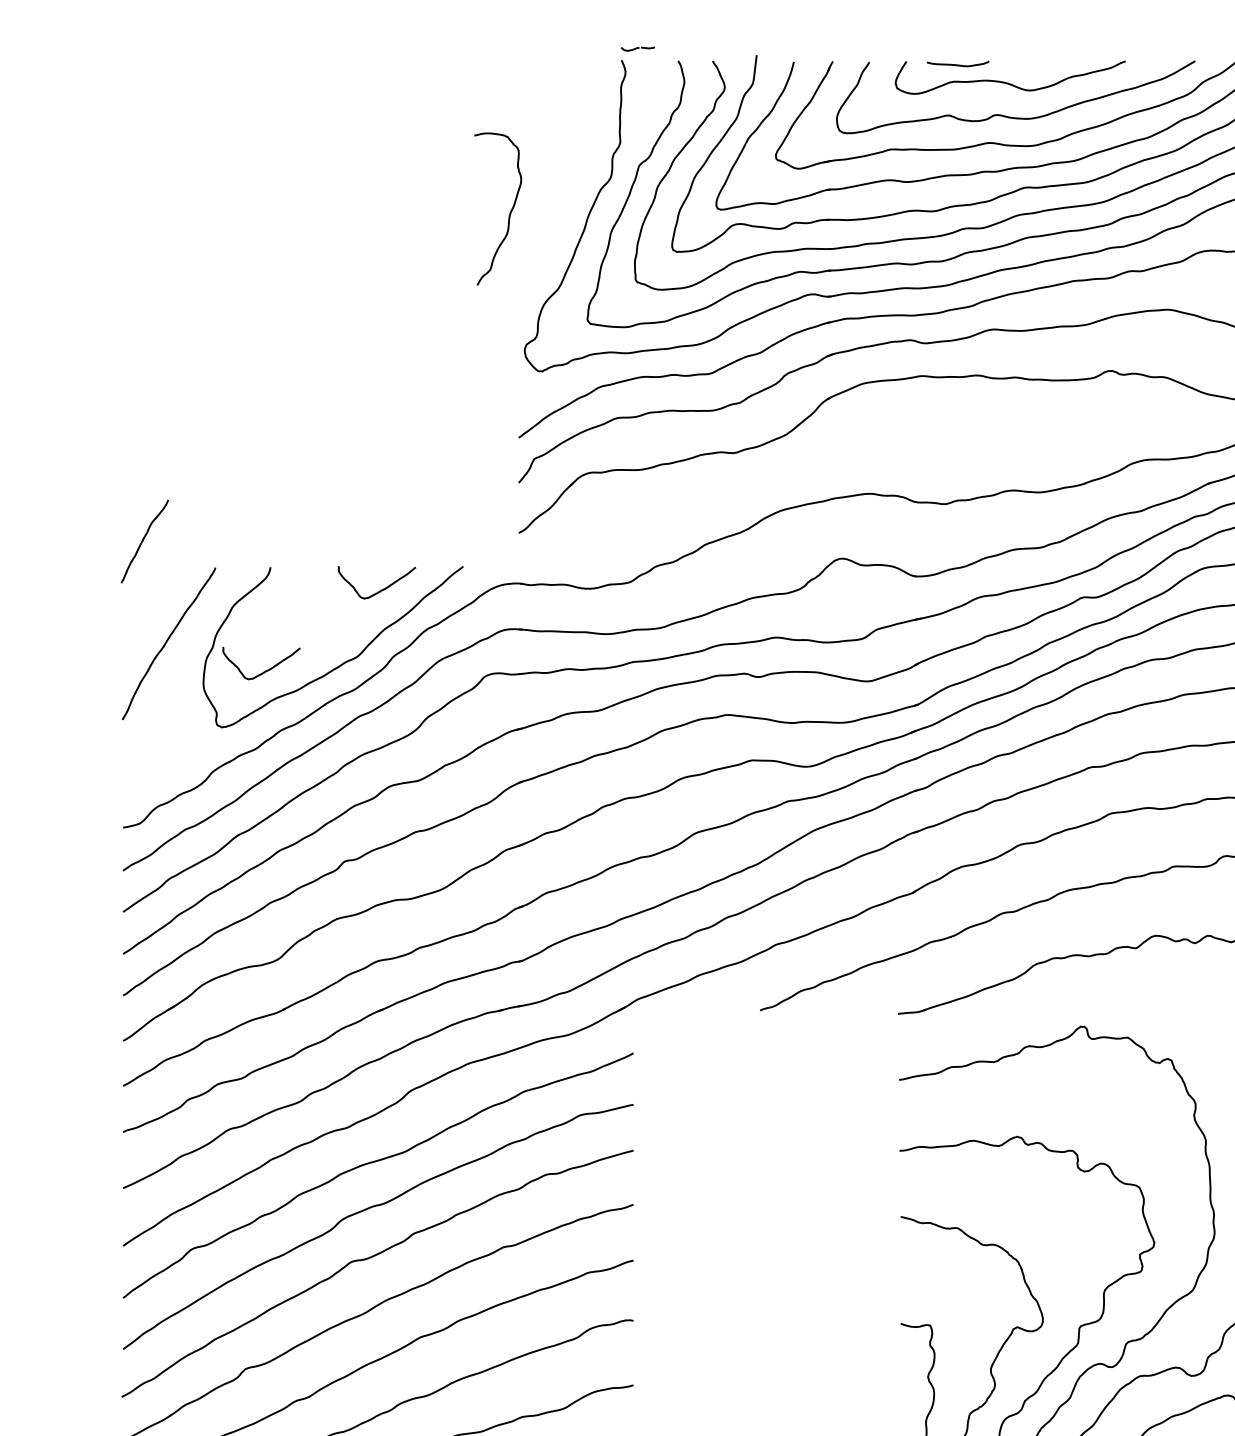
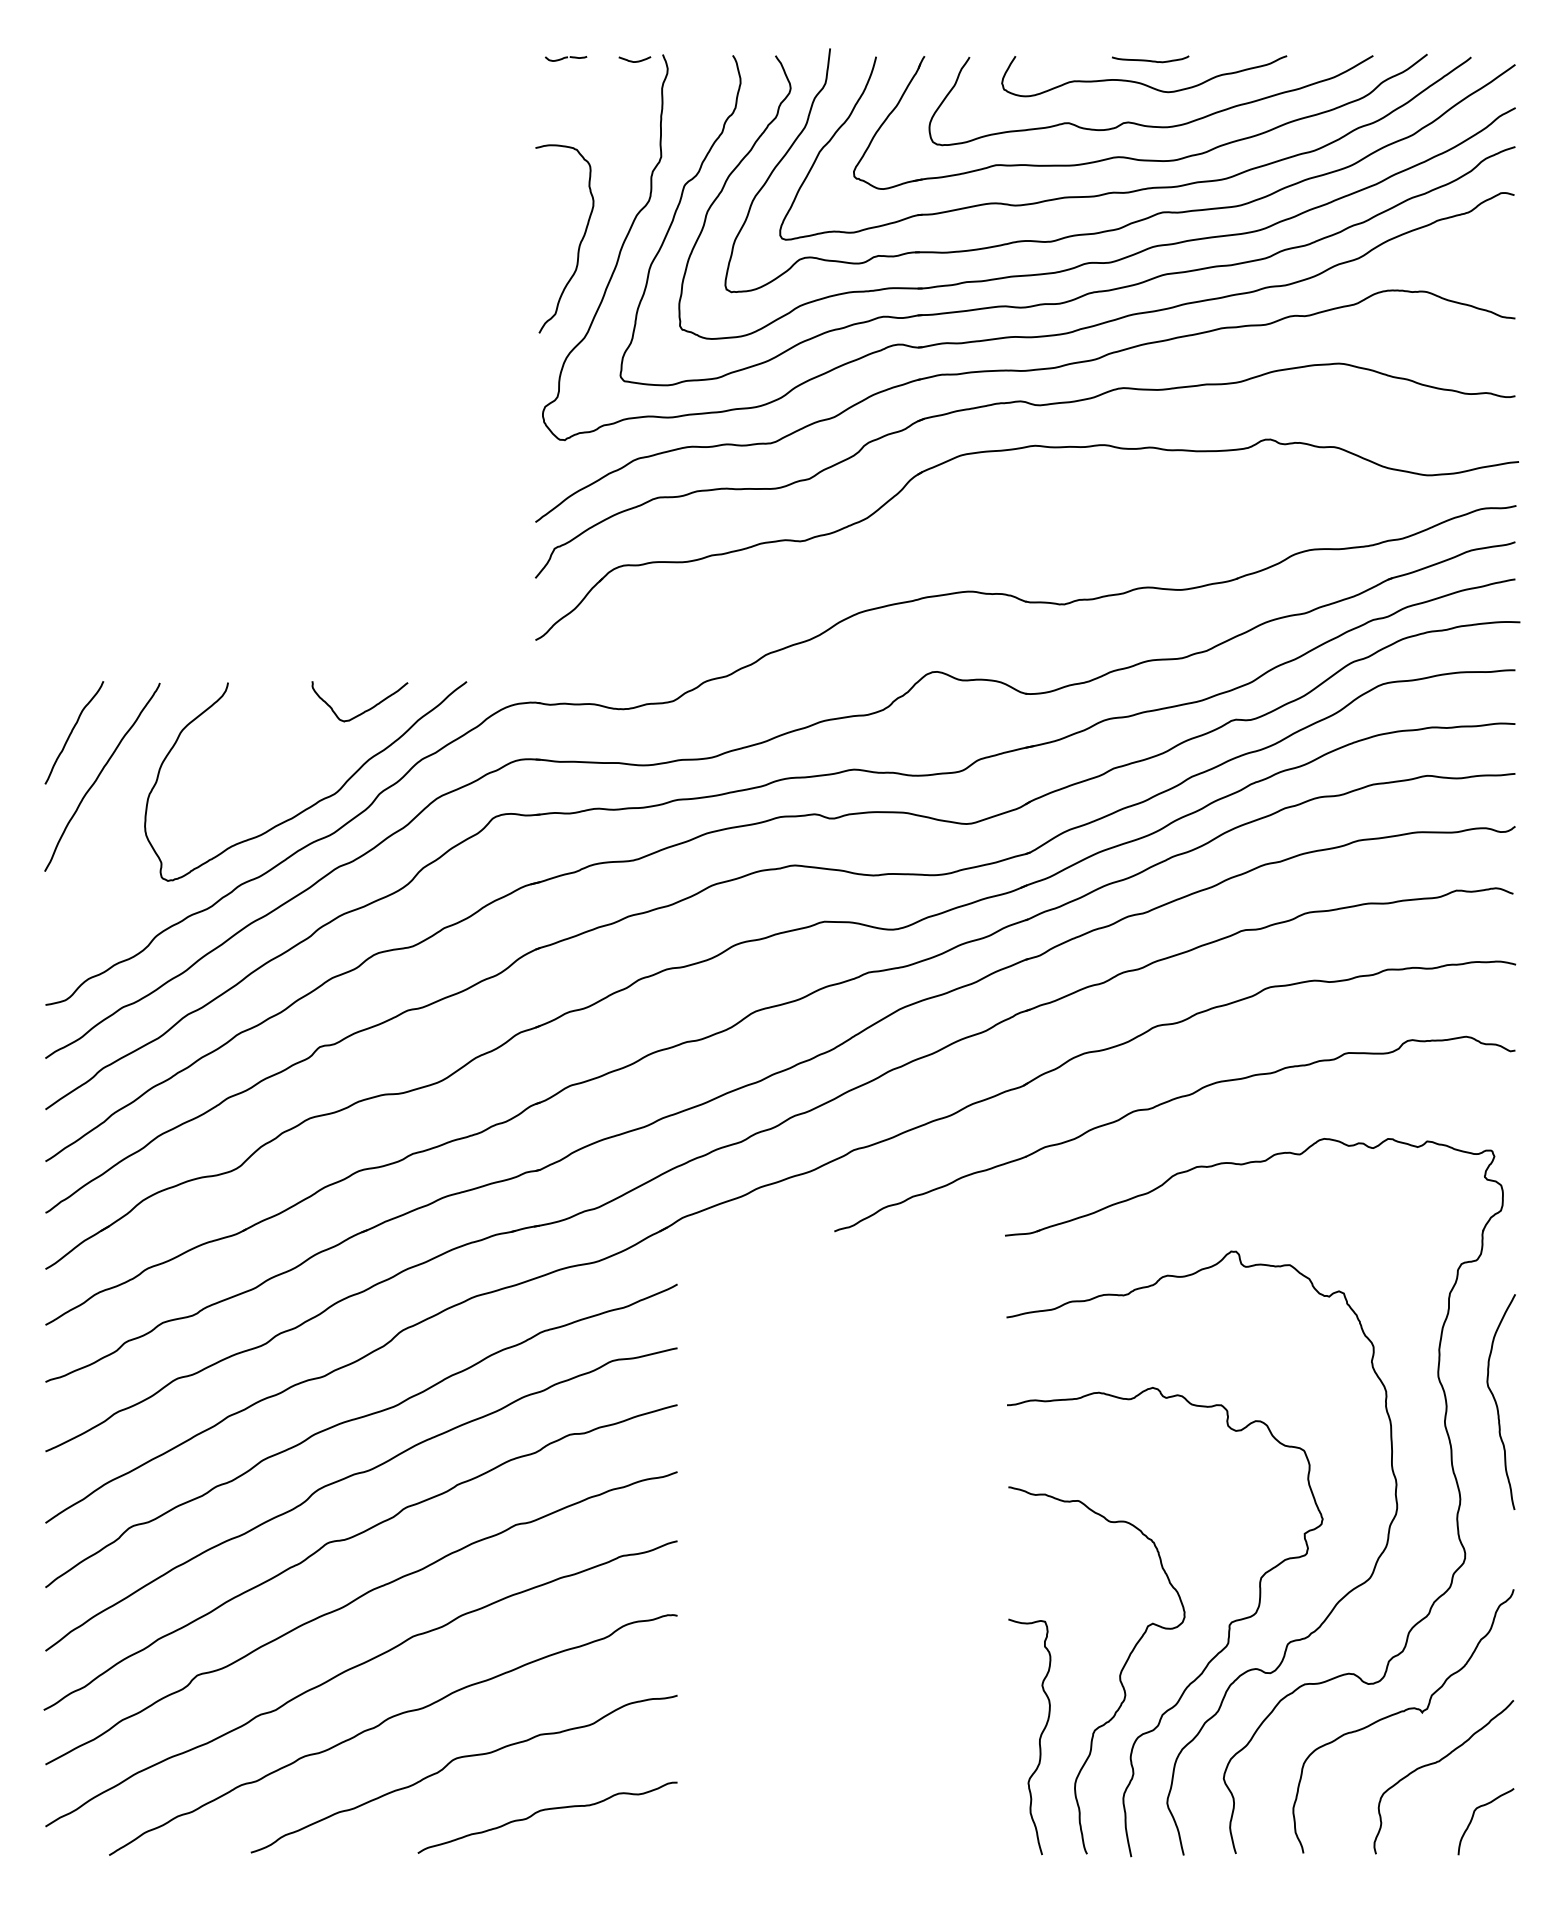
part: (638, 48) -> (566, 58), moved
curve: (958, 64) -> (1150, 60), moved
curve: (598, 65) -> (634, 61), added
curve: (509, 214) -> (578, 245), moved
curve: (143, 541) -> (72, 732), moved
curve: (264, 671) -> (220, 811), removed

